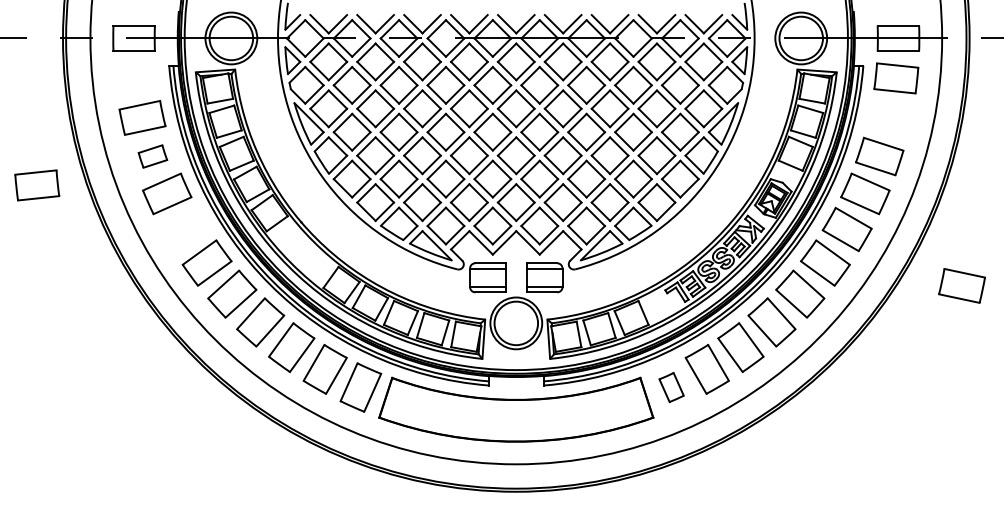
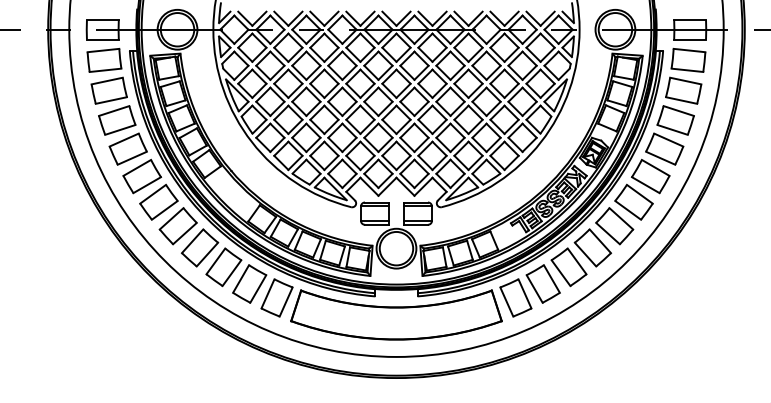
part: (152, 156) -> (116, 120), size x1.67
part: (37, 185) -> (104, 60), moved
part: (184, 229) -> (141, 176), added
part: (961, 285) -> (683, 90), moved
part: (671, 387) -> (515, 297), size x1.67

